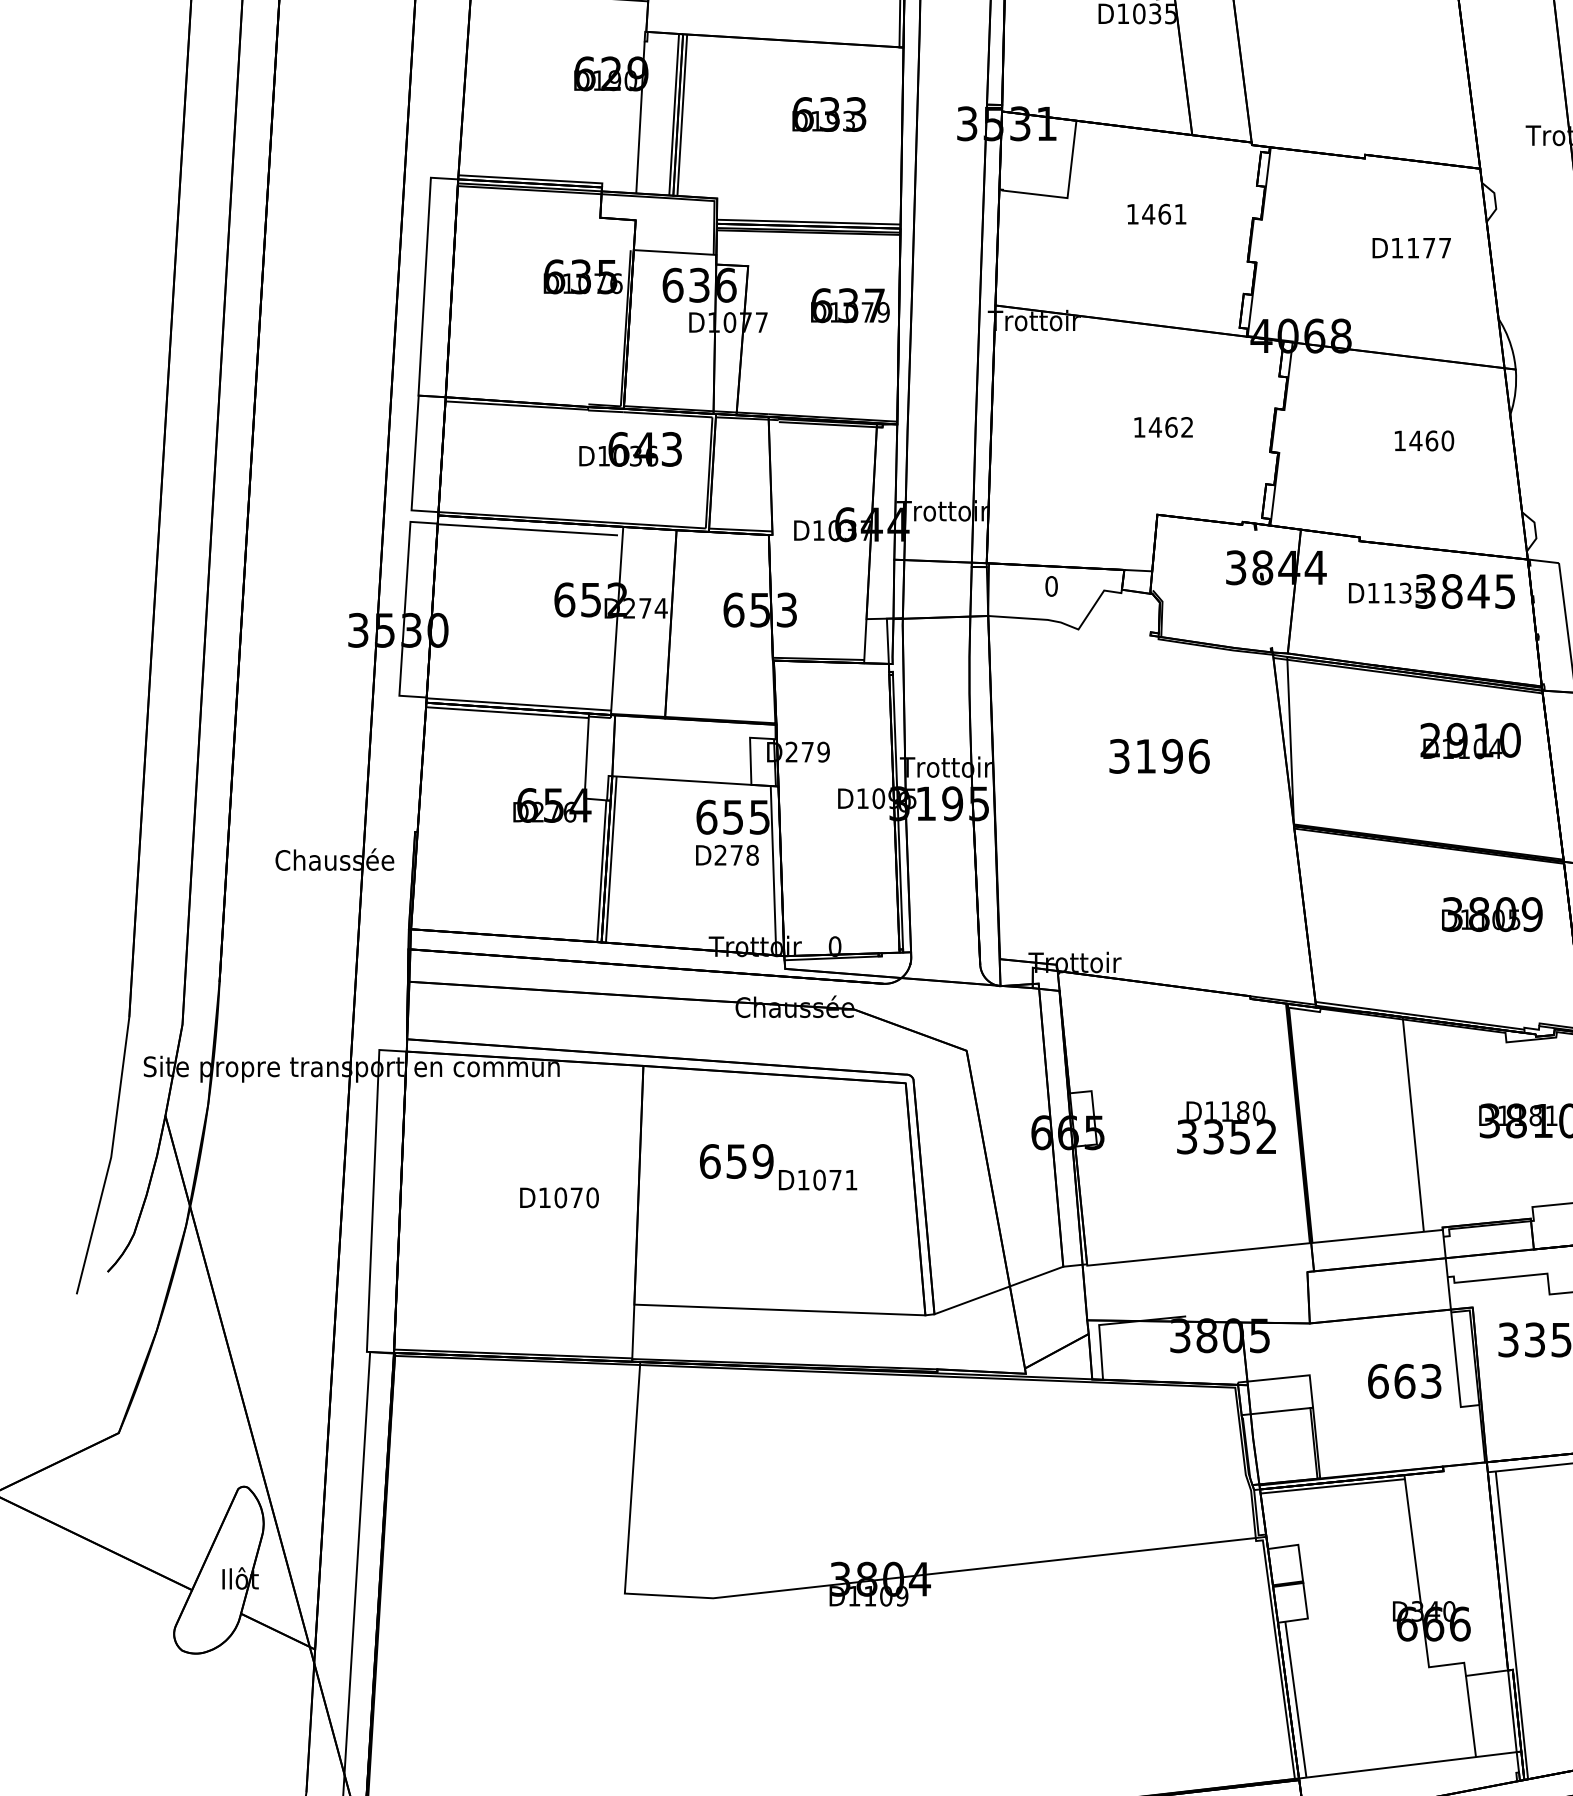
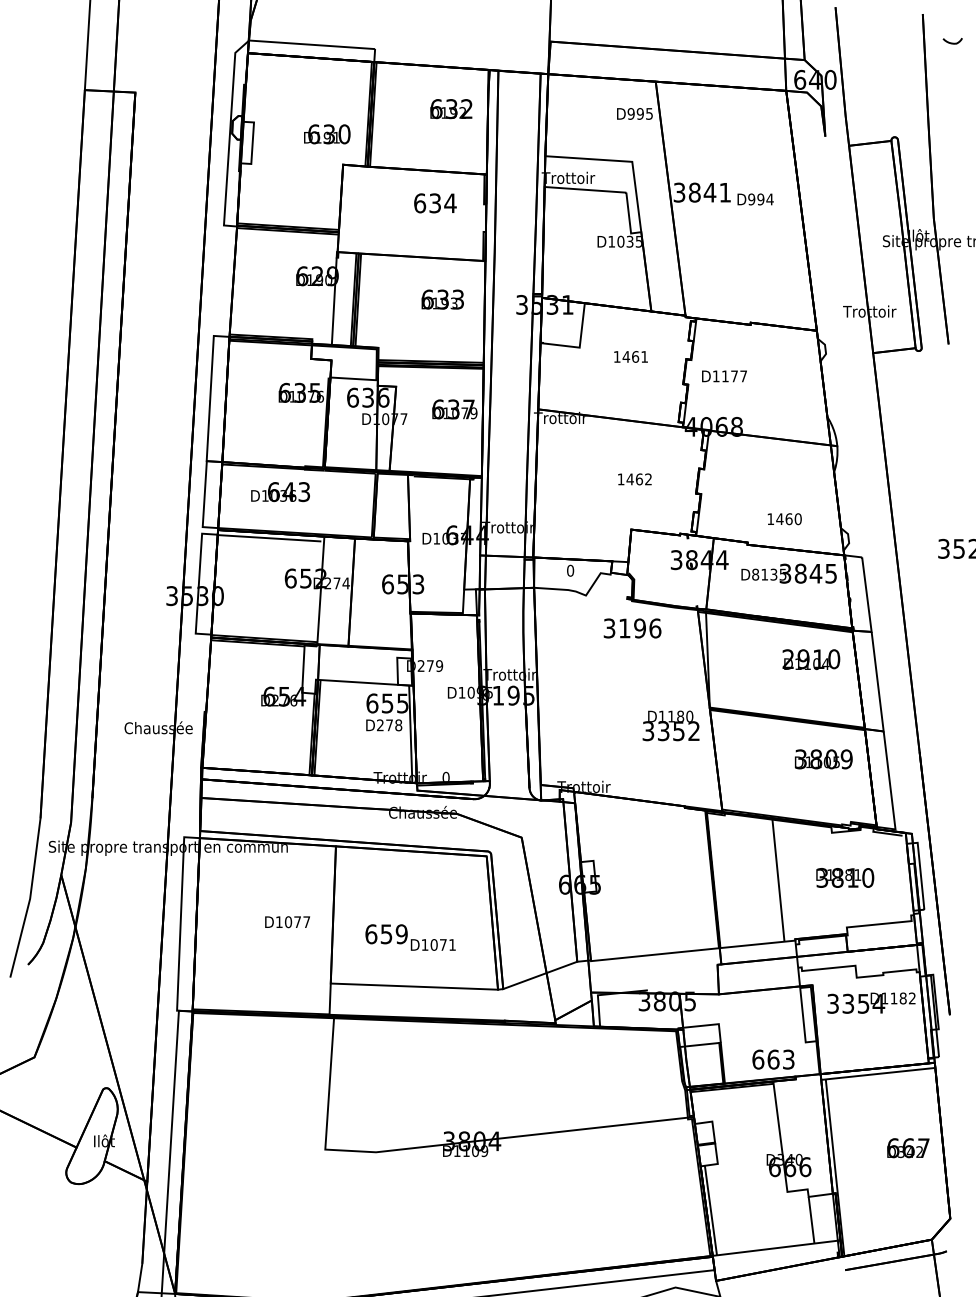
text: (1411, 248) -> (724, 376), moved
text: (1423, 441) -> (784, 519), moved
text: (630, 450) -> (280, 492), moved
text: (1373, 592) -> (755, 574), D1135 -> D8135
text: (1159, 756) -> (632, 628), moved
text: (1225, 1127) -> (670, 725), moved
text: (778, 1167) -> (410, 937), moved
text: (592, 1198) -> (306, 922), D1070 -> D1077
text: (1404, 1381) -> (773, 1059), moved

